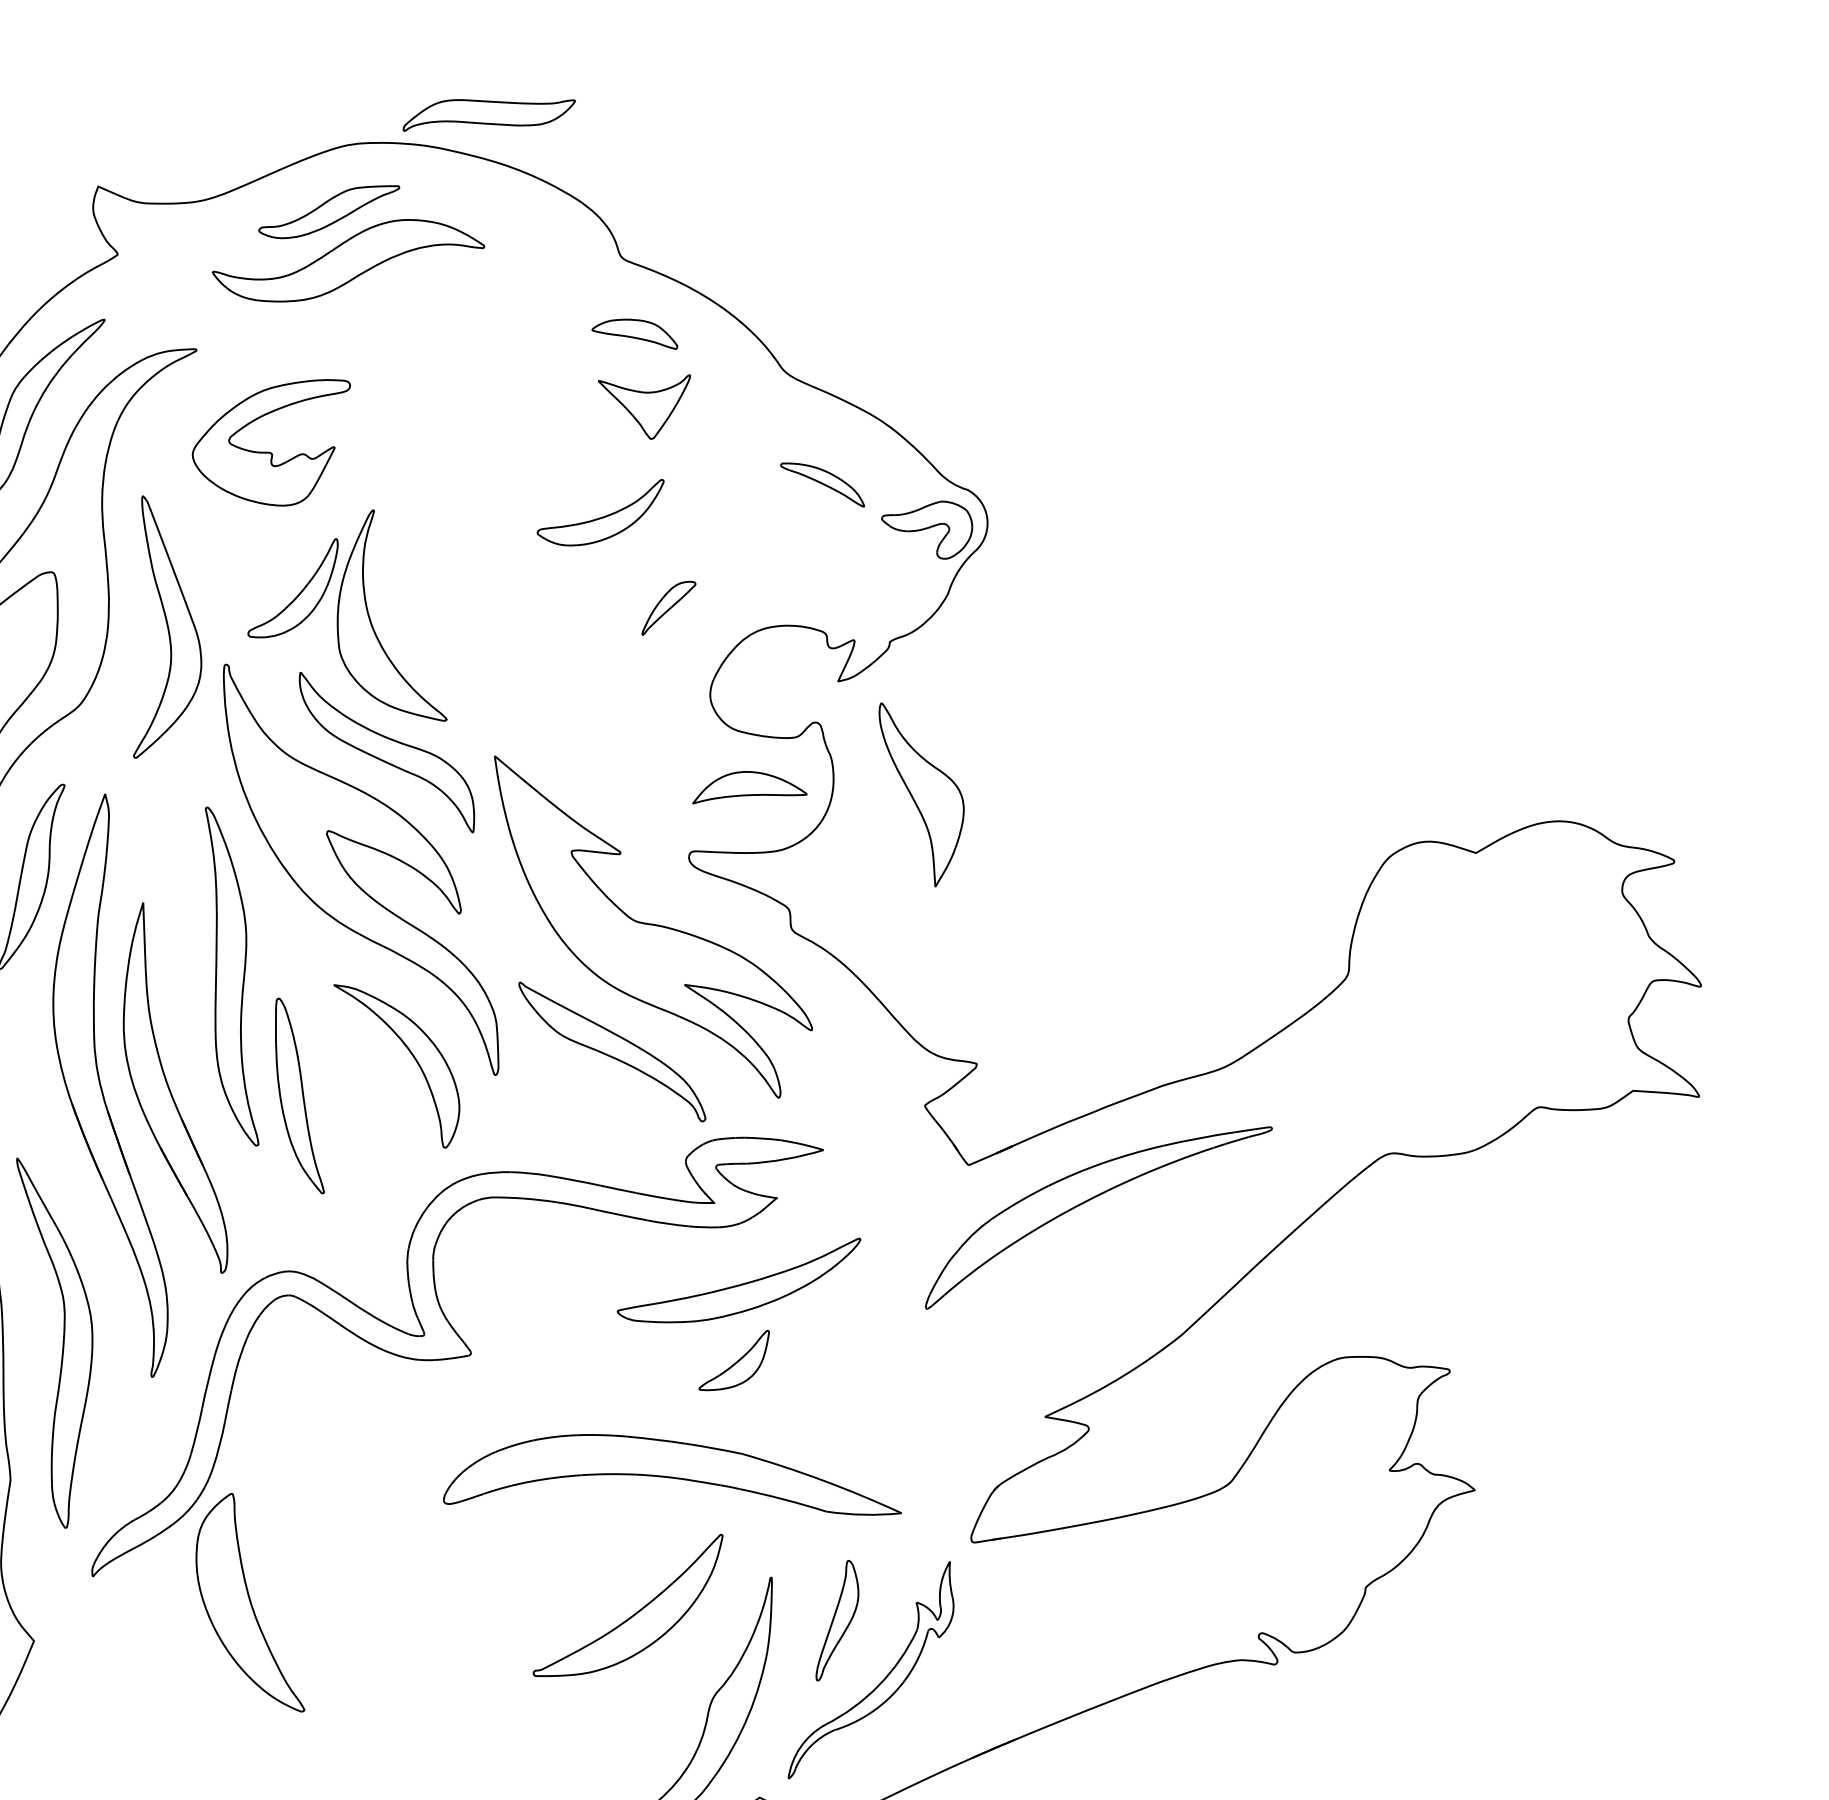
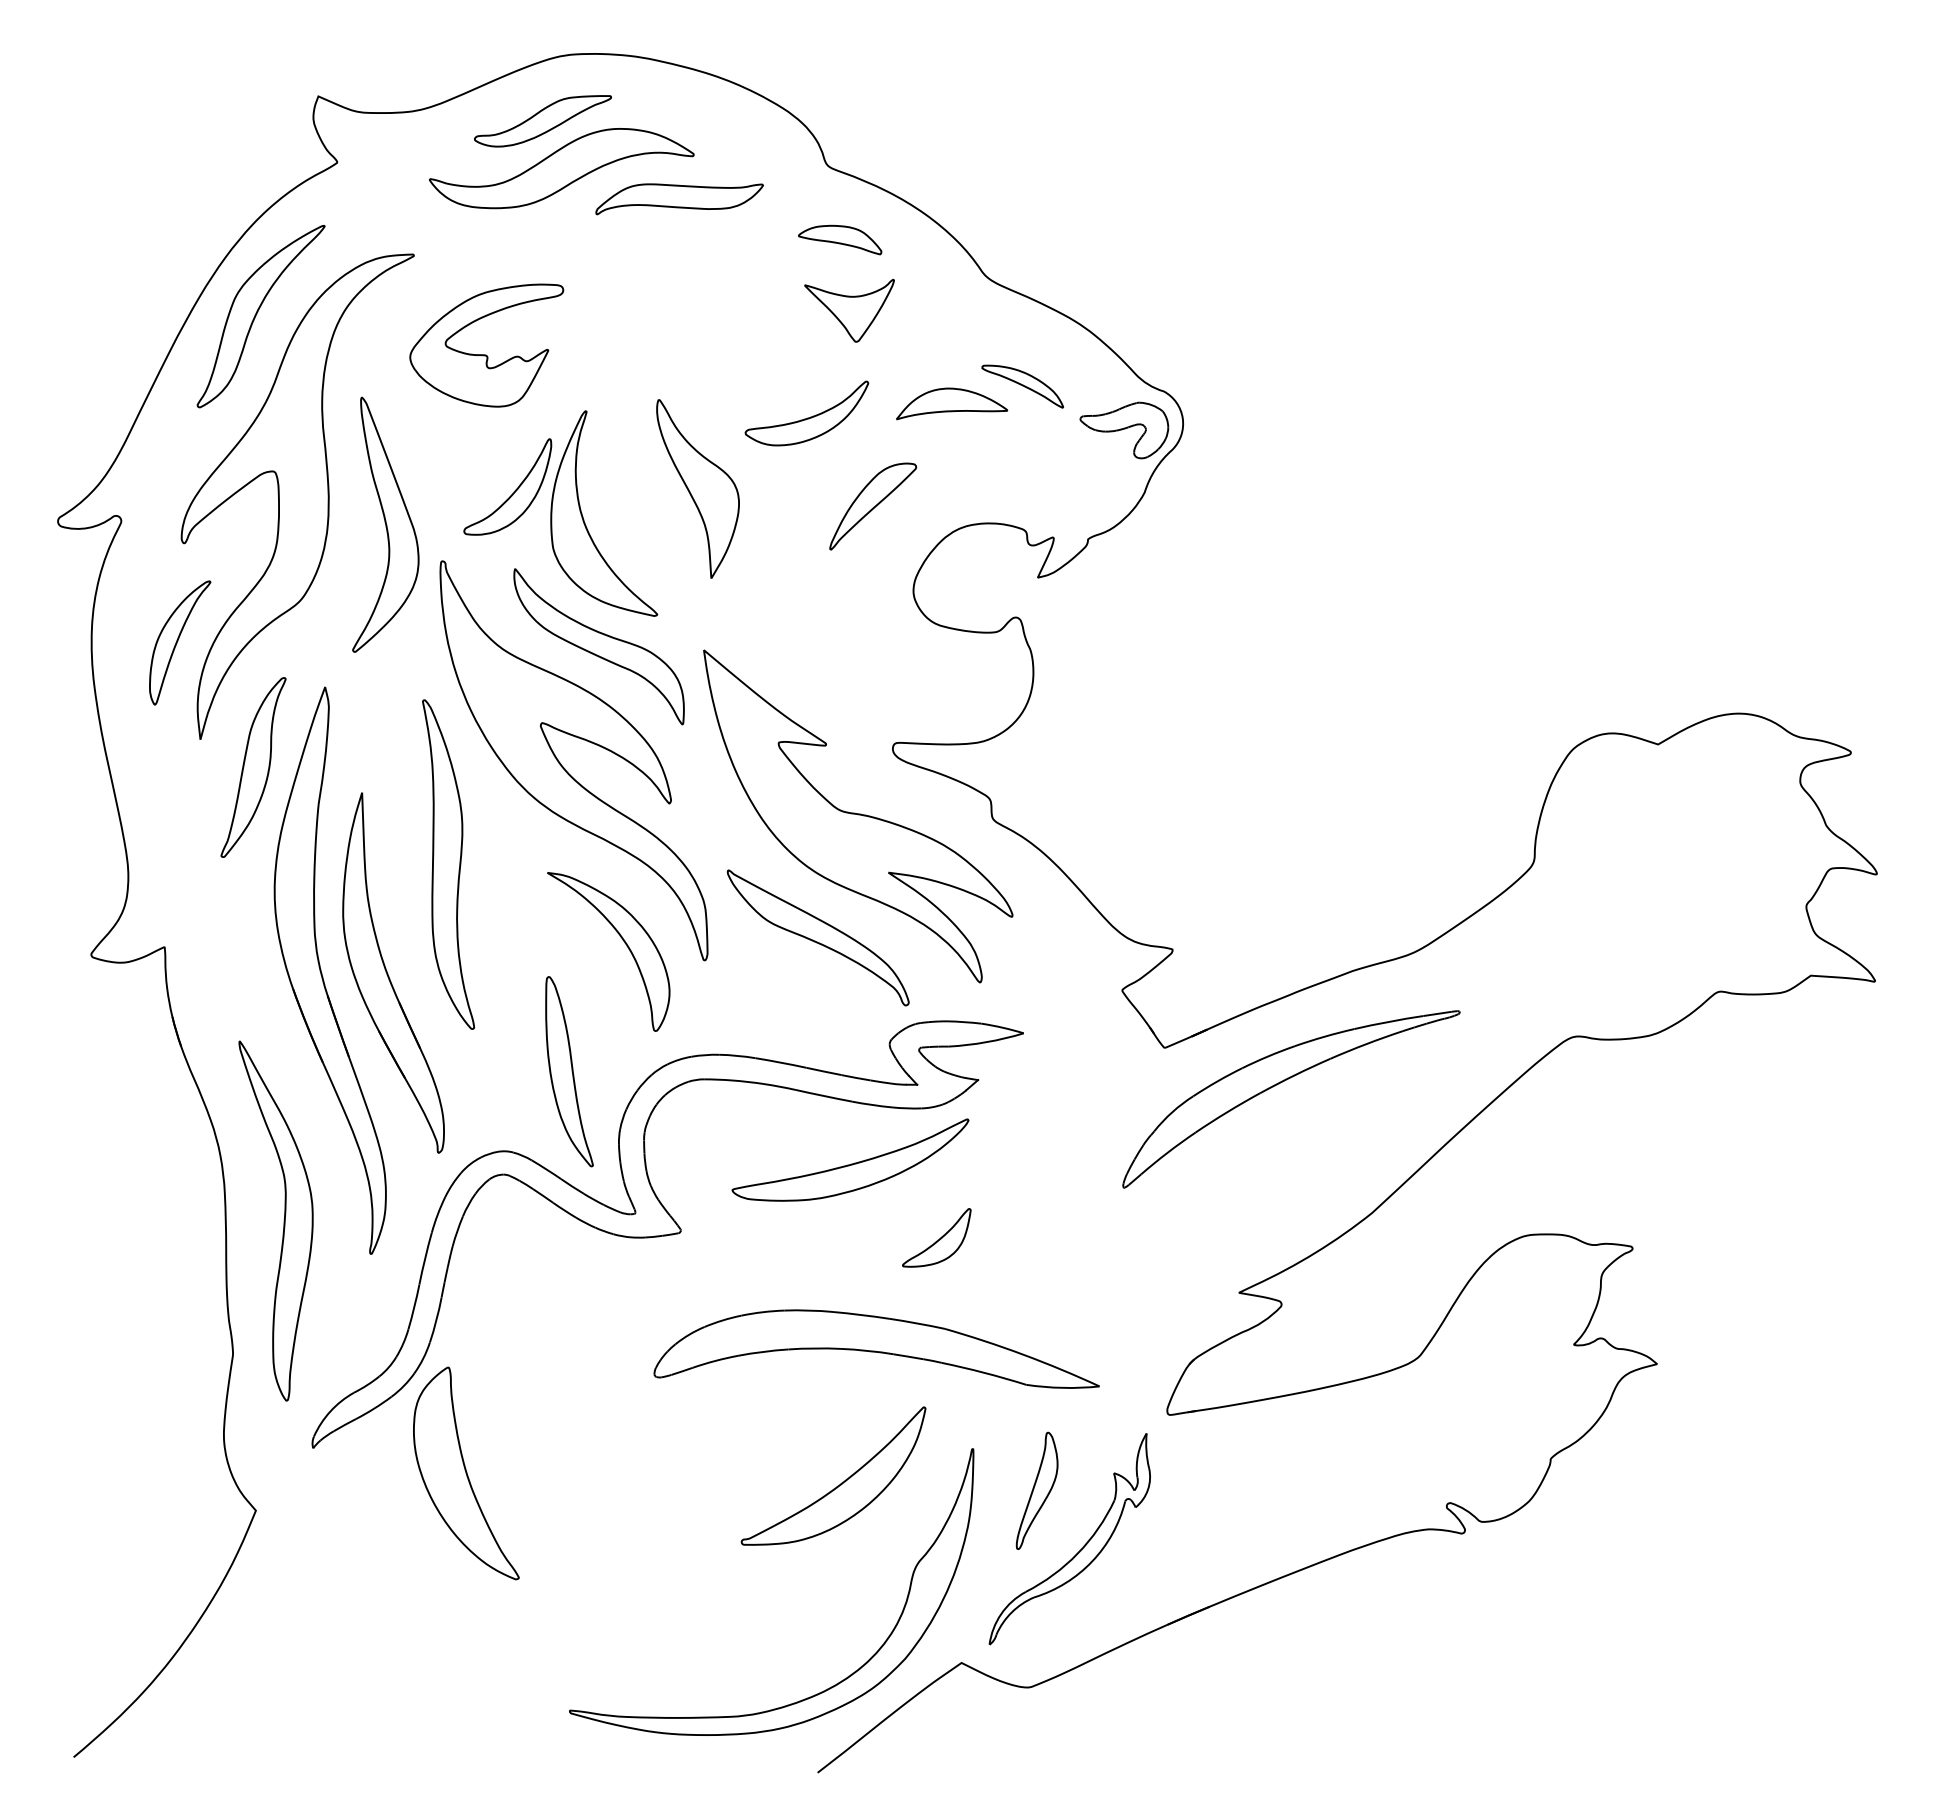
part: (489, 115) -> (679, 199), moved
part: (669, 608) -> (873, 506), size x1.67
part: (750, 787) -> (952, 403), moved
part: (921, 794) -> (697, 488), moved
part: (299, 1095) -> (569, 1071), moved
part: (739, 1279) -> (850, 1159), moved

